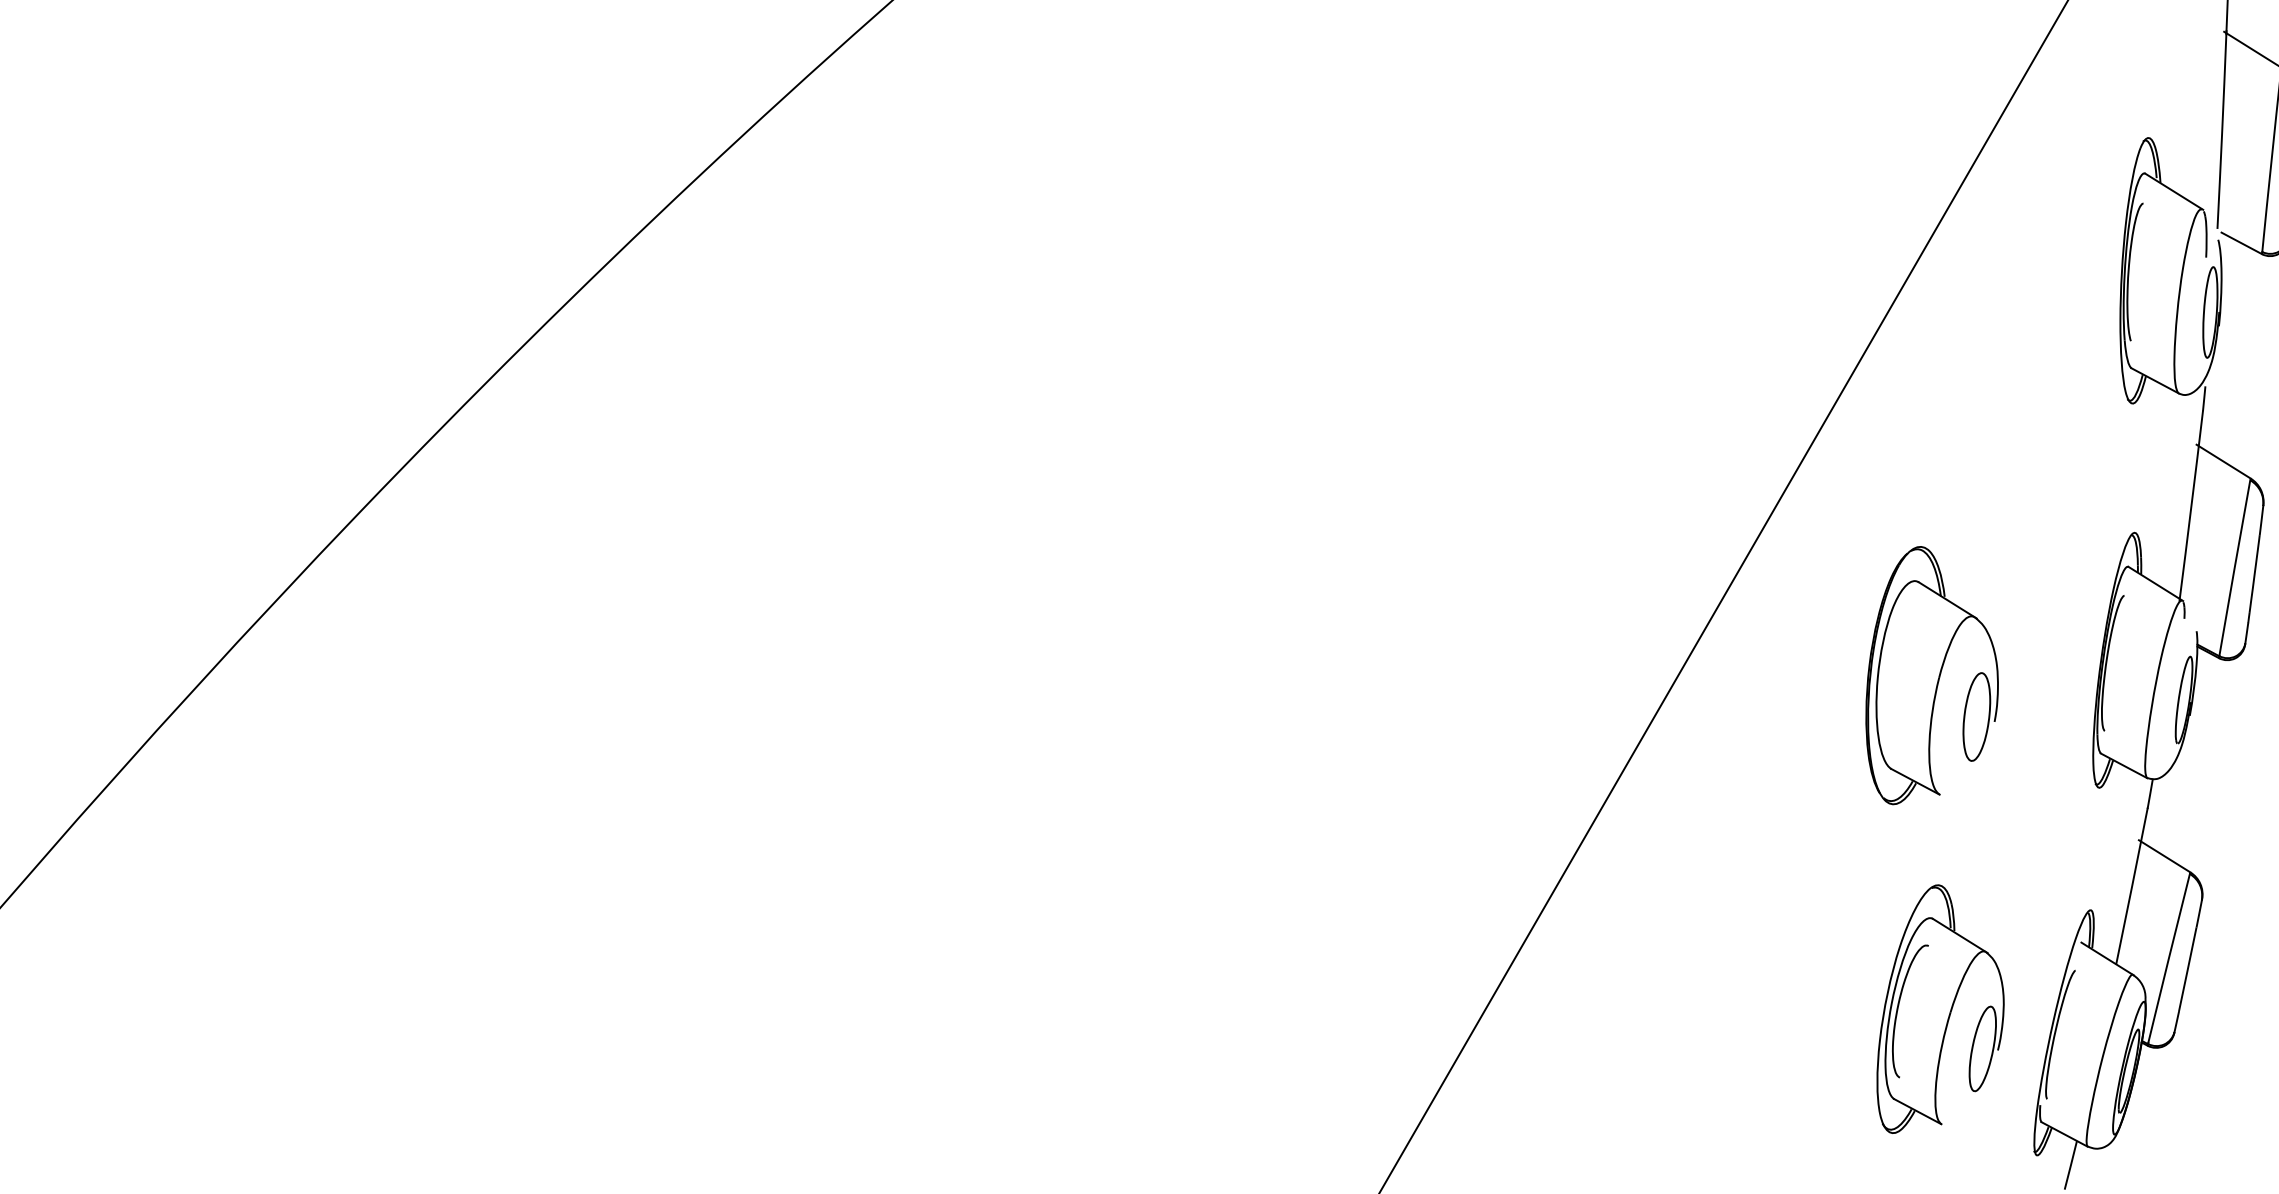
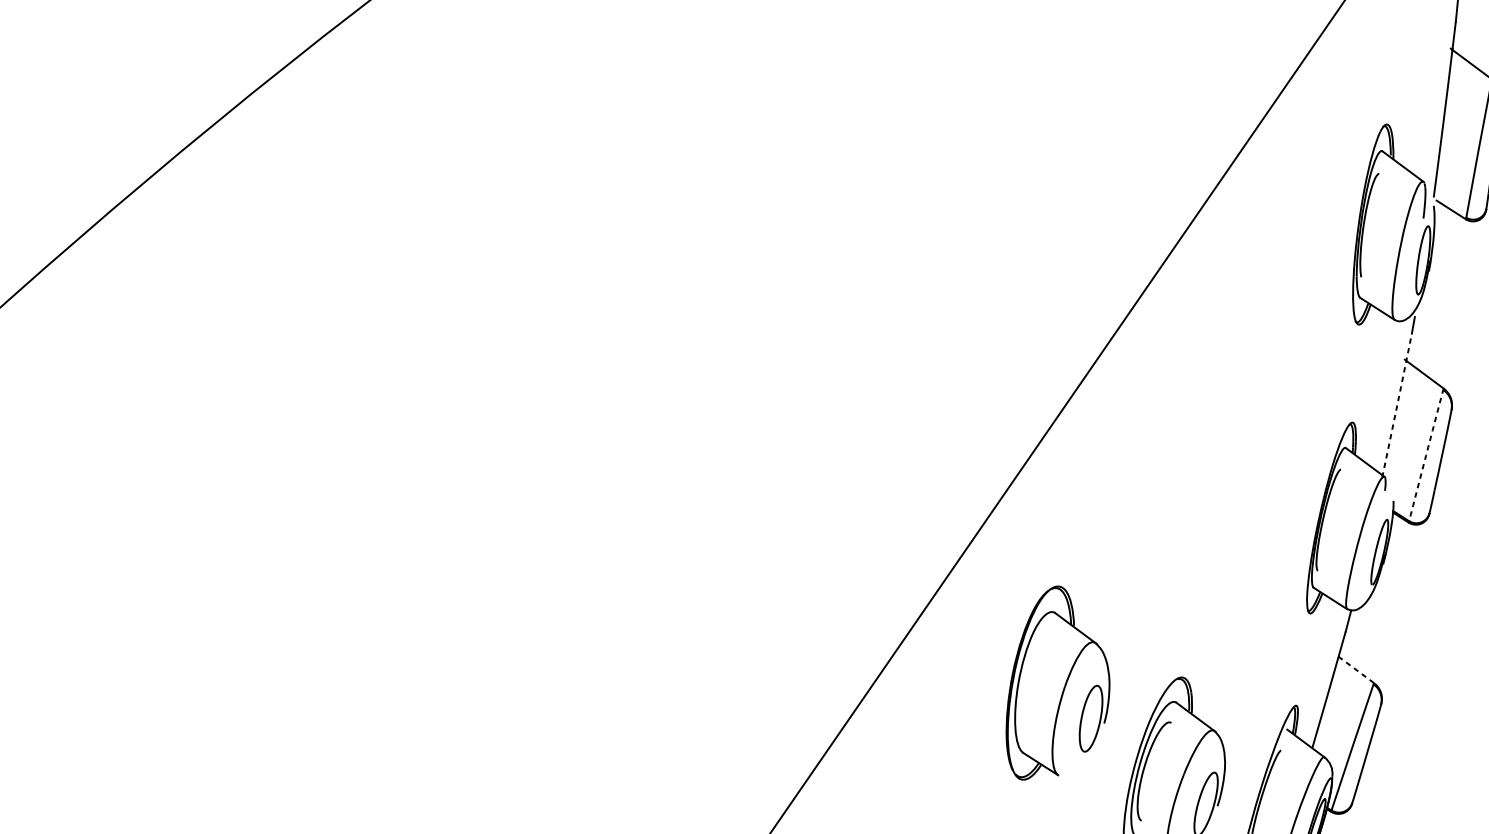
arc: (2191, 506) -> (1397, 406), solid -> dashed
arc: (2234, 568) -> (1425, 455), solid -> dashed
part: (1931, 675) -> (1059, 684), moved
line: (2164, 855) -> (1355, 668), solid -> dashed

